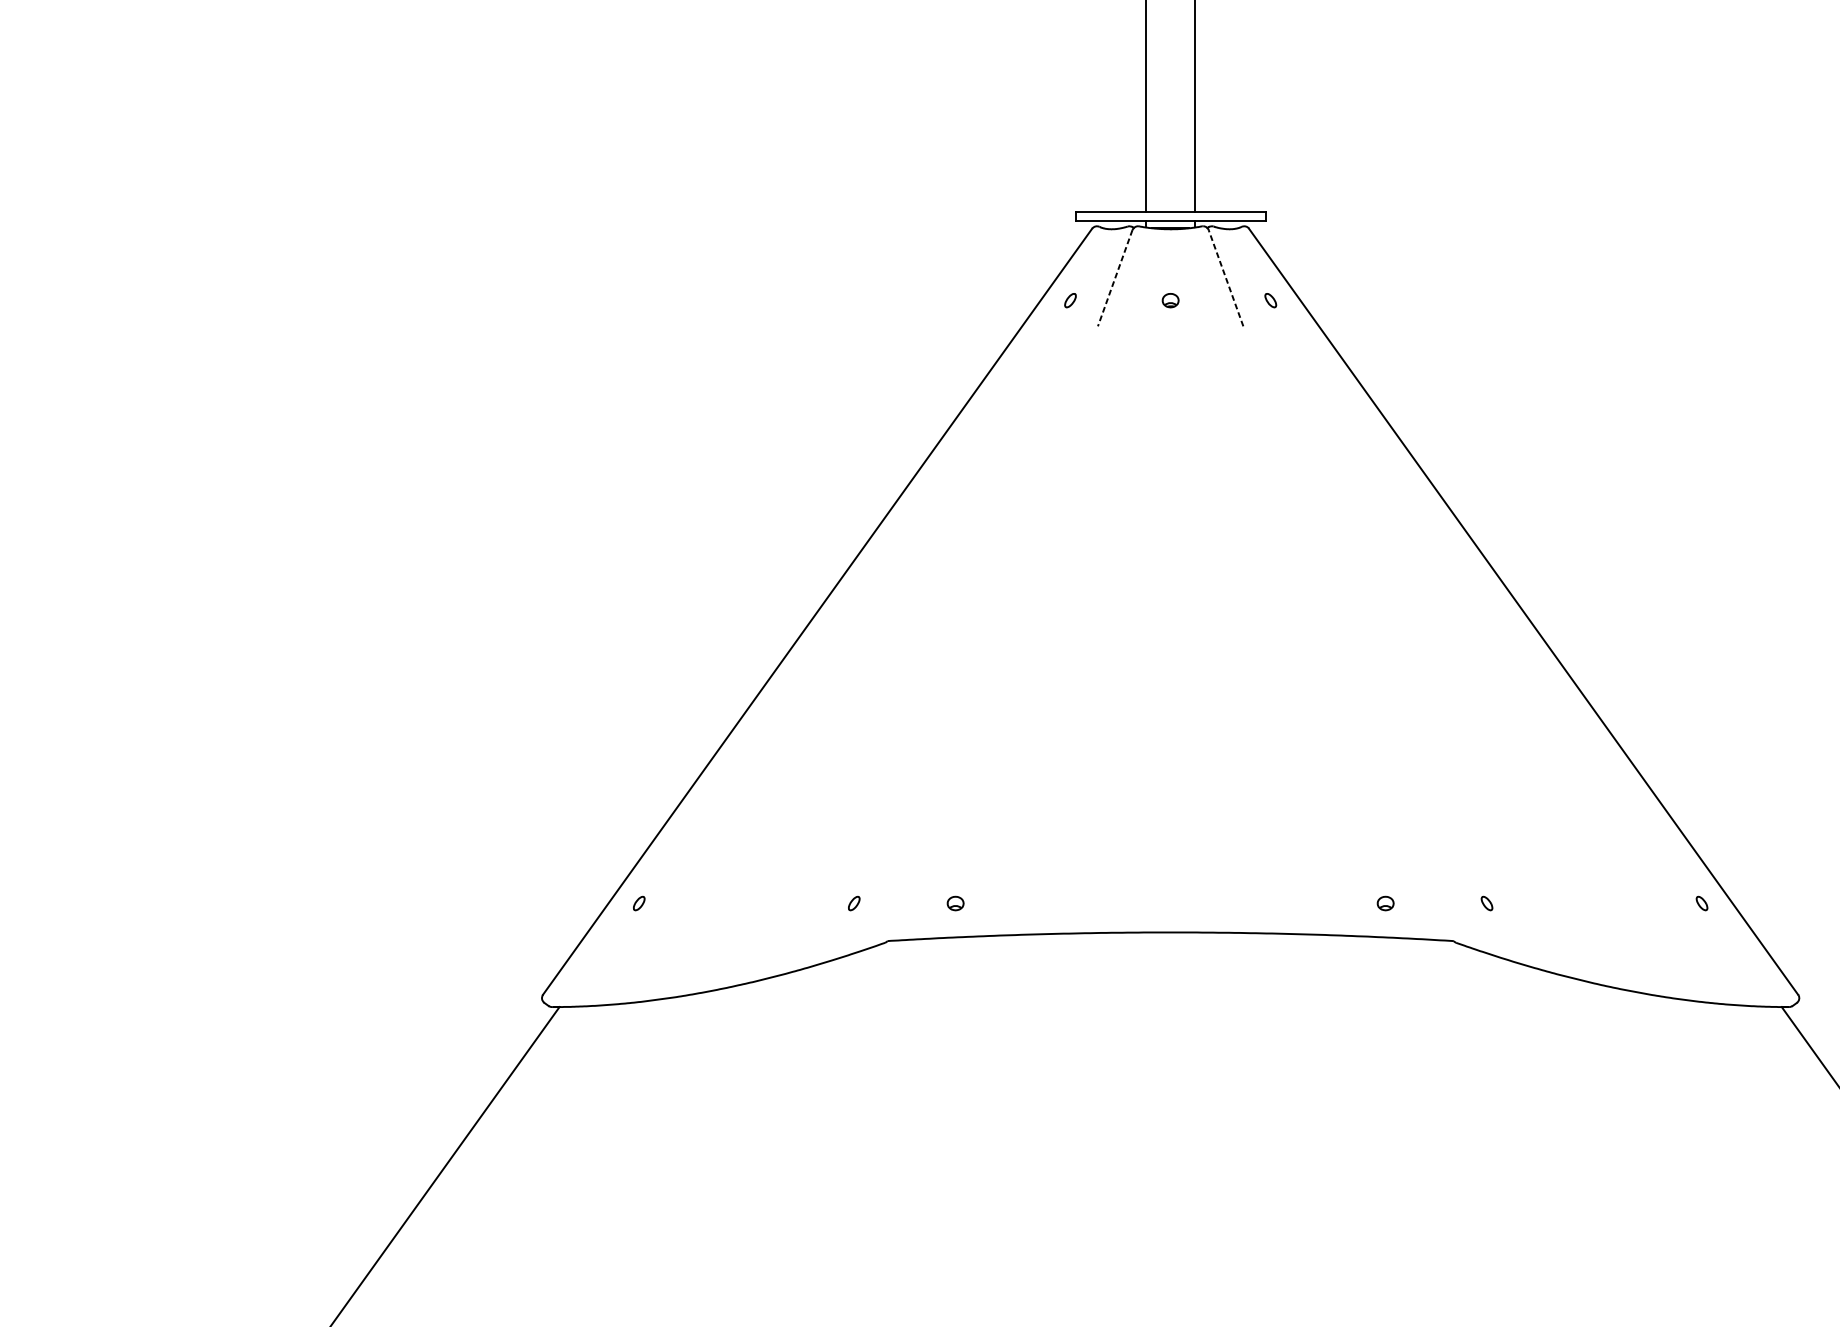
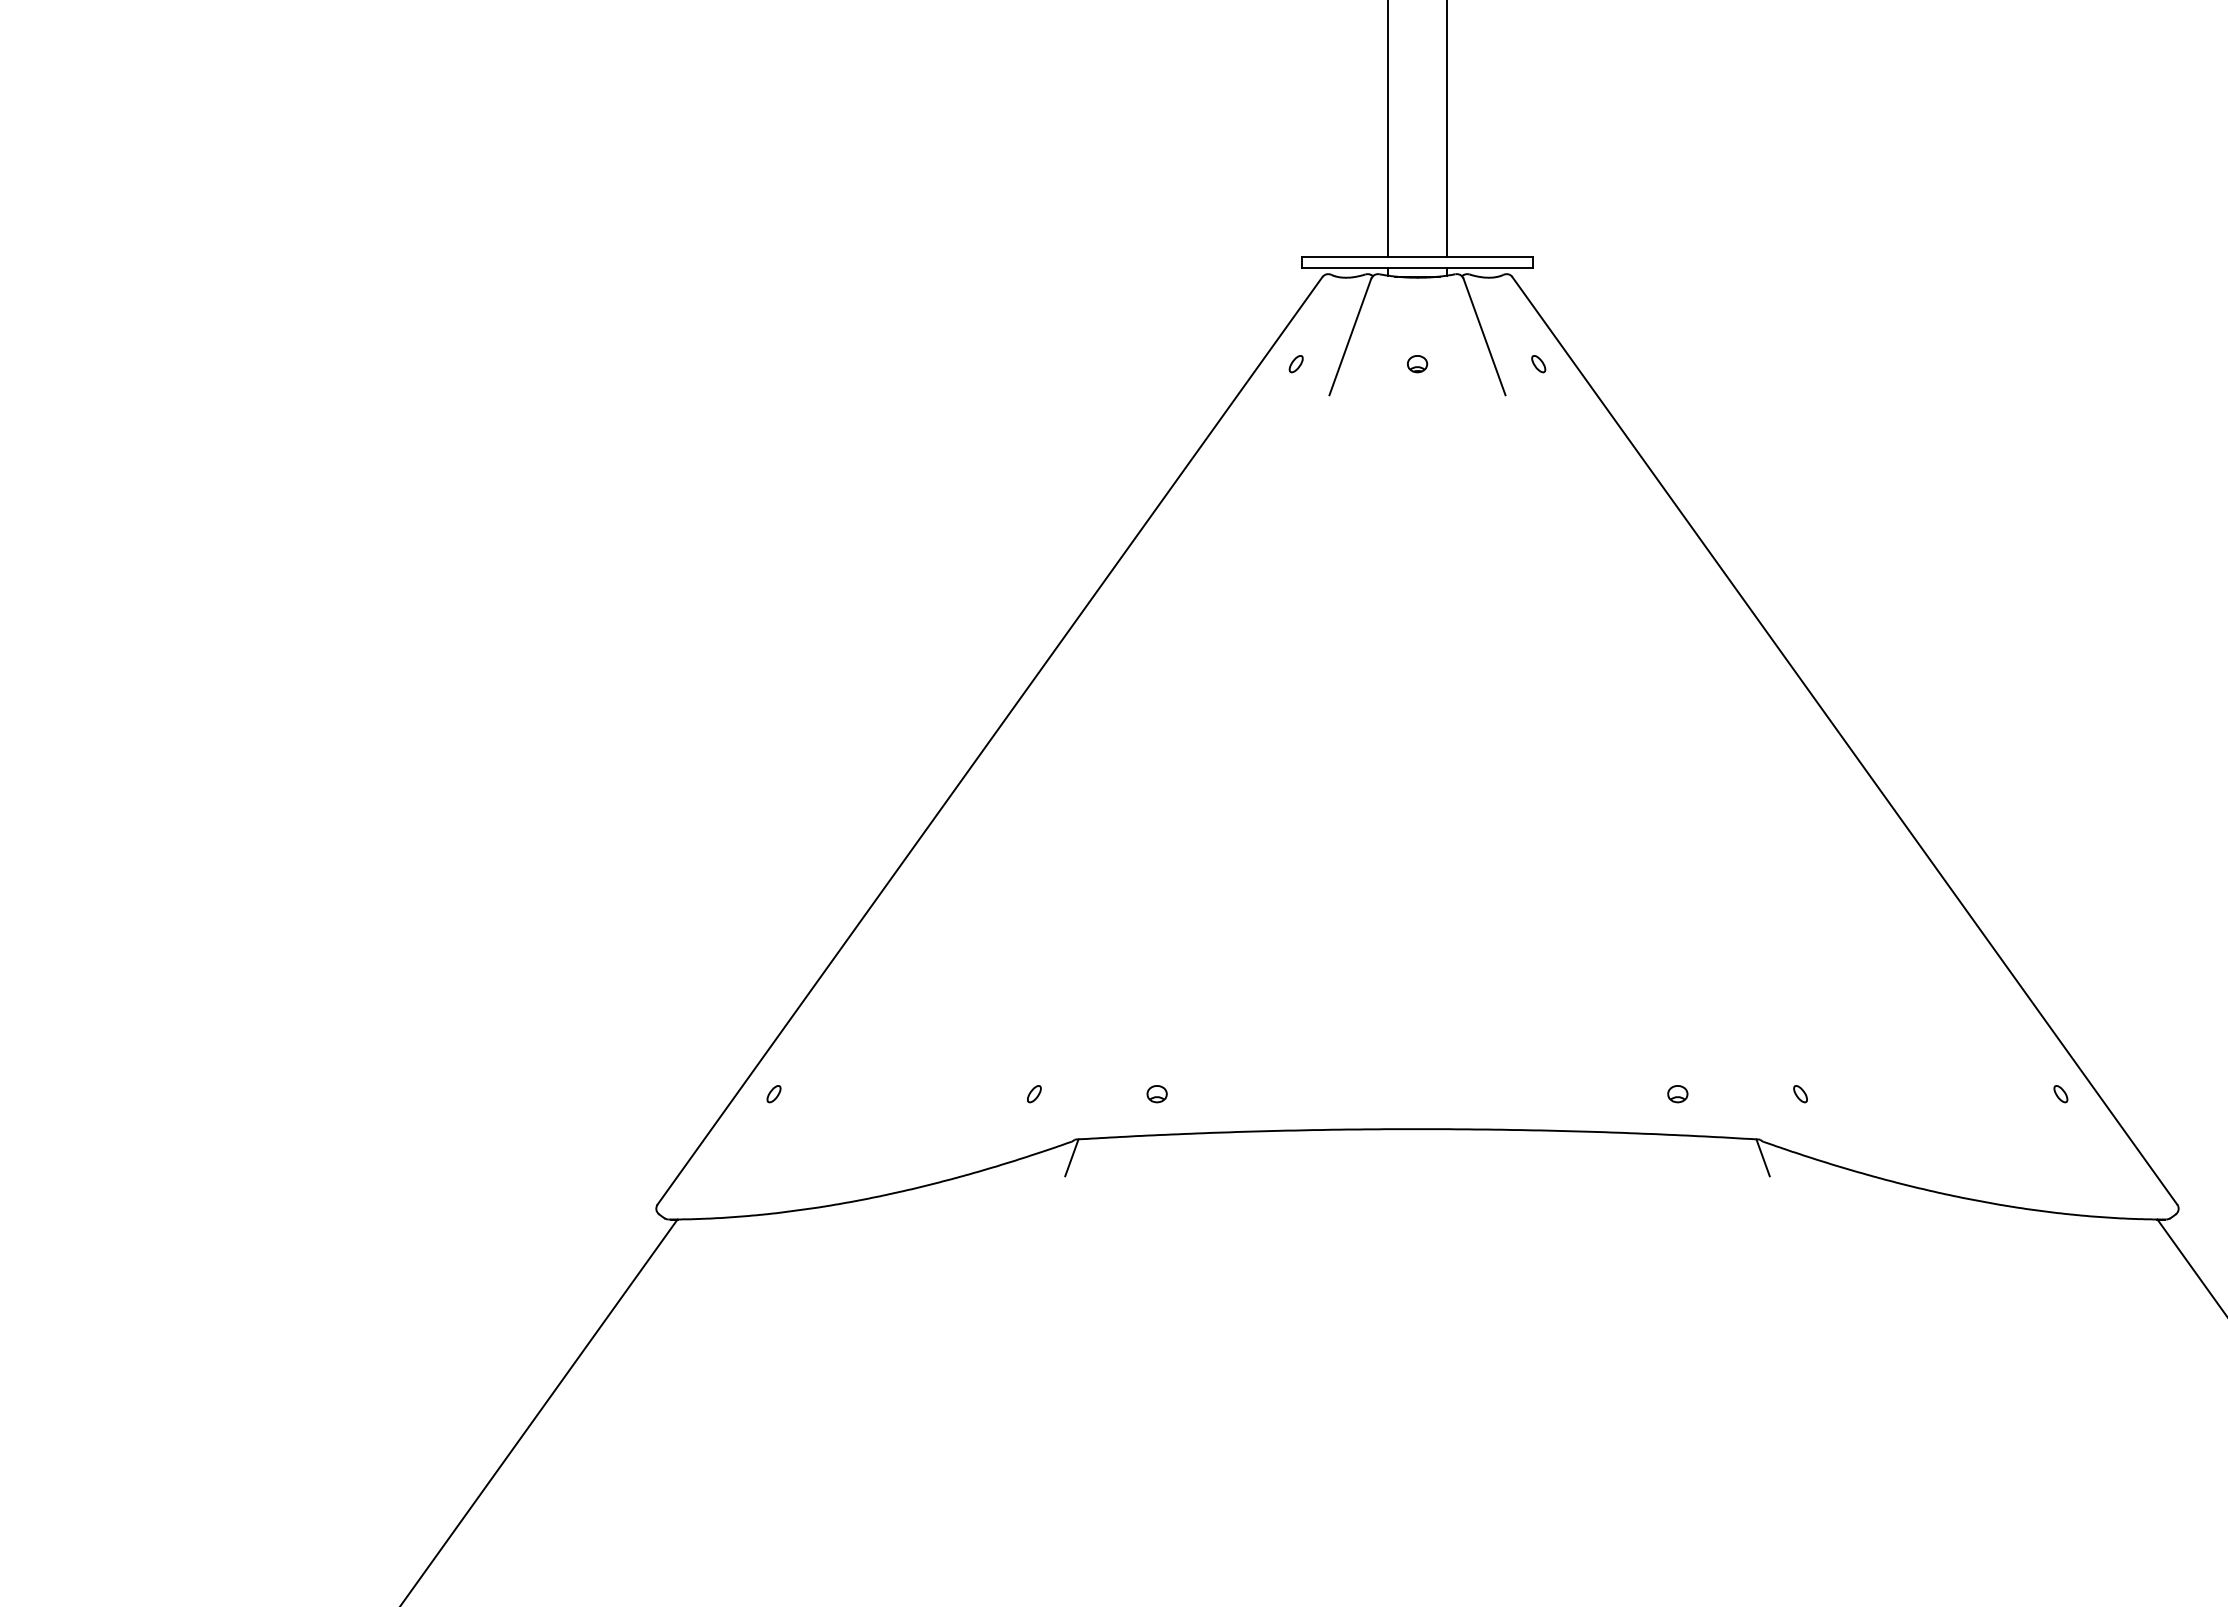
line: (1115, 278) -> (1350, 337), dashed -> solid
line: (1225, 278) -> (1484, 337), dashed -> solid
line: (884, 955) -> (1071, 1157), added
line: (1455, 955) -> (1762, 1157), added

